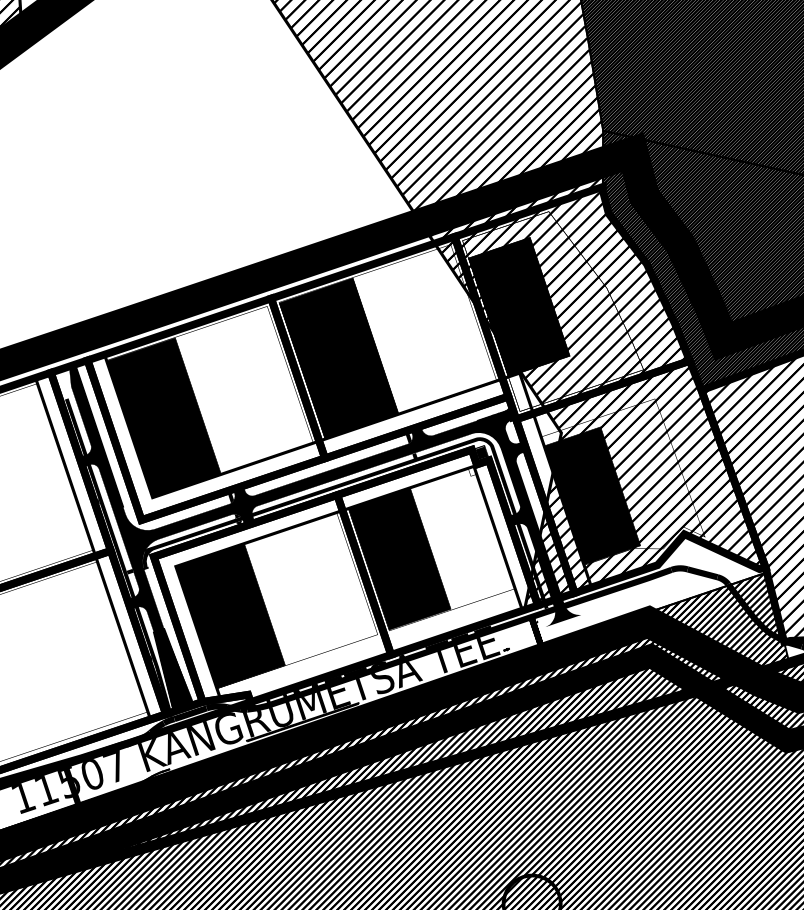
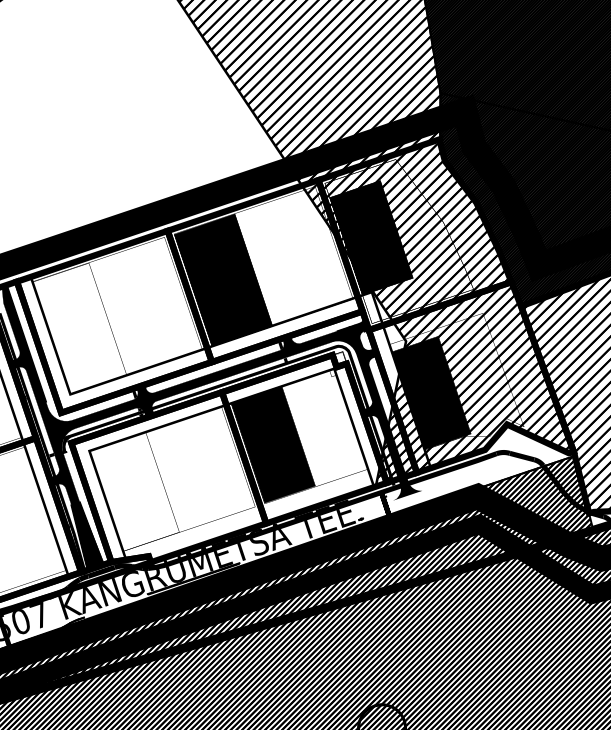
fill: (163, 417) -> (79, 328), removed
fill: (481, 452) -> (340, 357), removed
fill: (230, 615) -> (134, 491), removed

